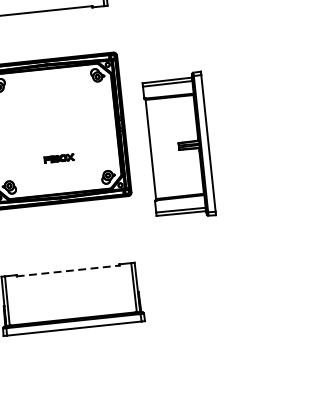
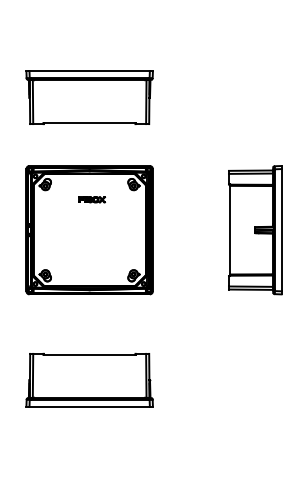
part: (179, 146) -> (255, 230), moved
part: (58, 158) -> (91, 199), moved
line: (69, 271) -> (90, 355), dashed -> solid

